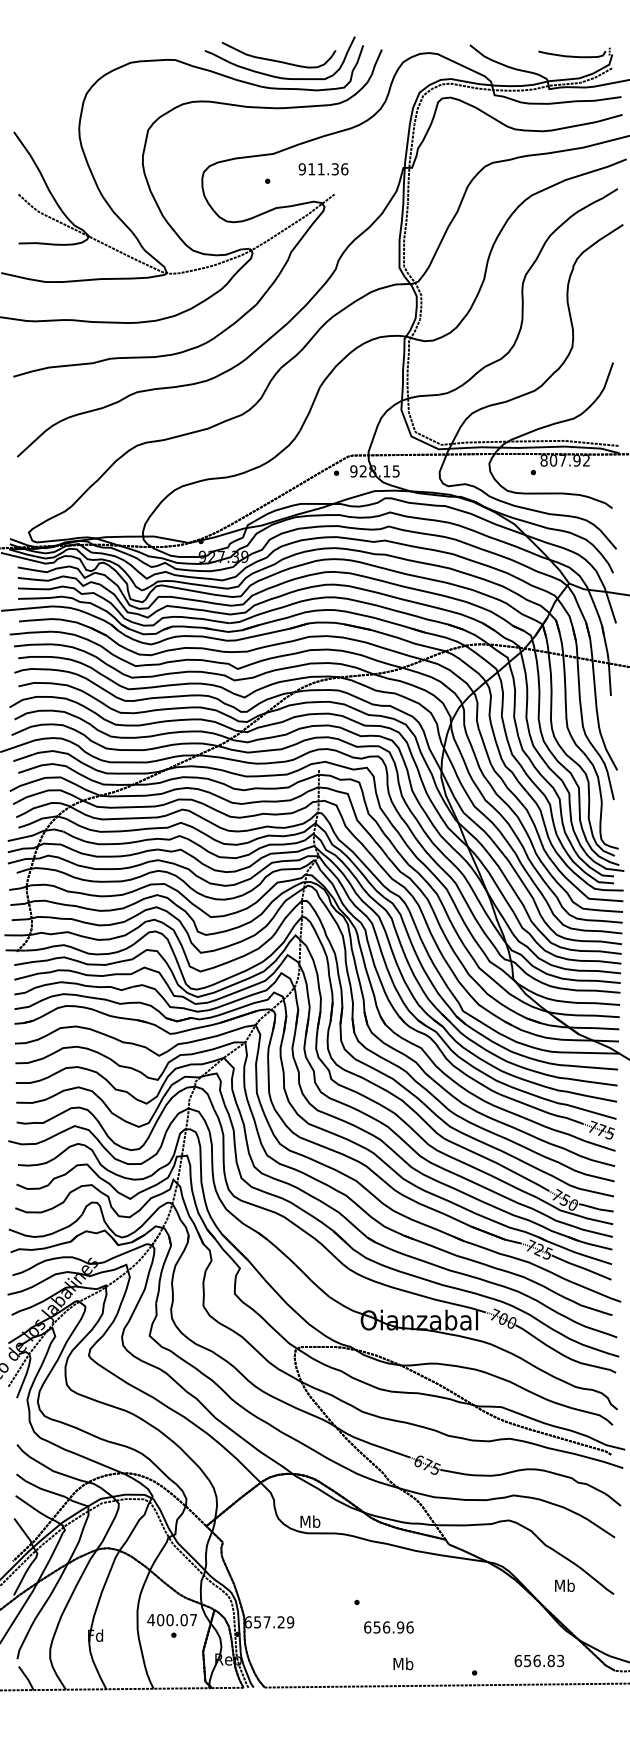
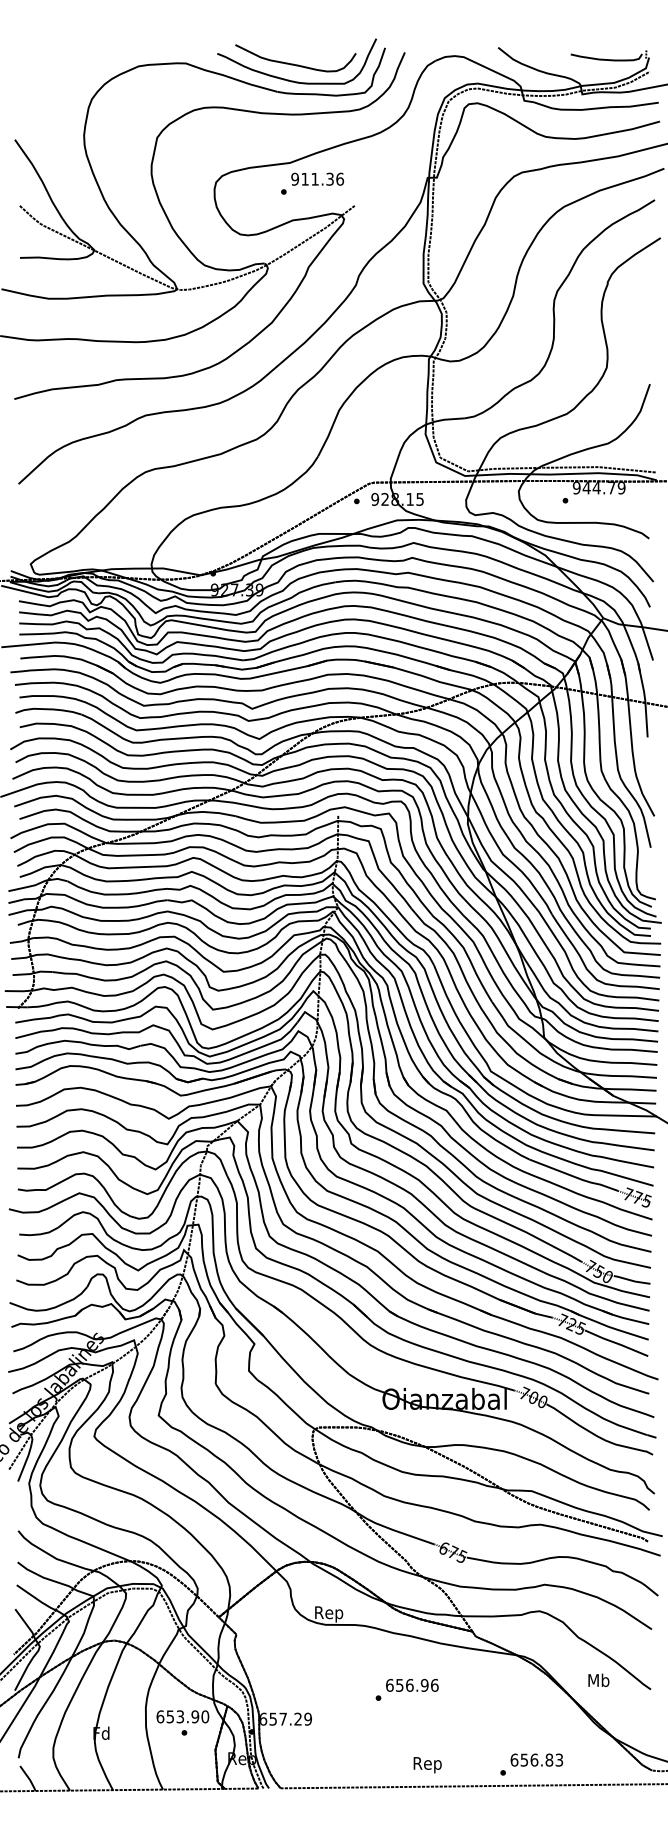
text: (323, 169) -> (317, 179), moved
text: (565, 460) -> (599, 487), 807.92 -> 944.79
text: (310, 1523) -> (329, 1614), Mb -> Rep
text: (172, 1620) -> (182, 1717), 400.07 -> 653.90
text: (388, 1627) -> (411, 1685), moved
text: (539, 1660) -> (536, 1759), moved
text: (403, 1665) -> (427, 1764), Mb -> Rep

